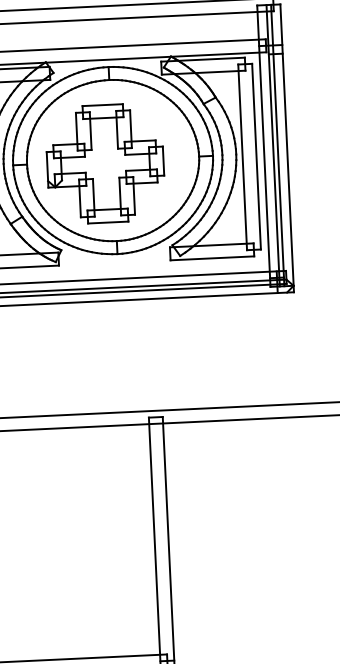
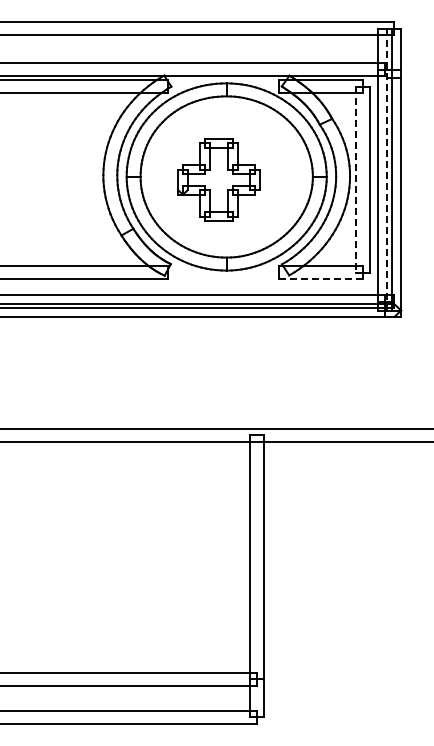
line: (273, 145) -> (387, 169), solid -> dashed
line: (242, 156) -> (356, 179), solid -> dashed
part: (104, 163) -> (218, 179), size x0.7
line: (212, 258) -> (321, 279), solid -> dashed

